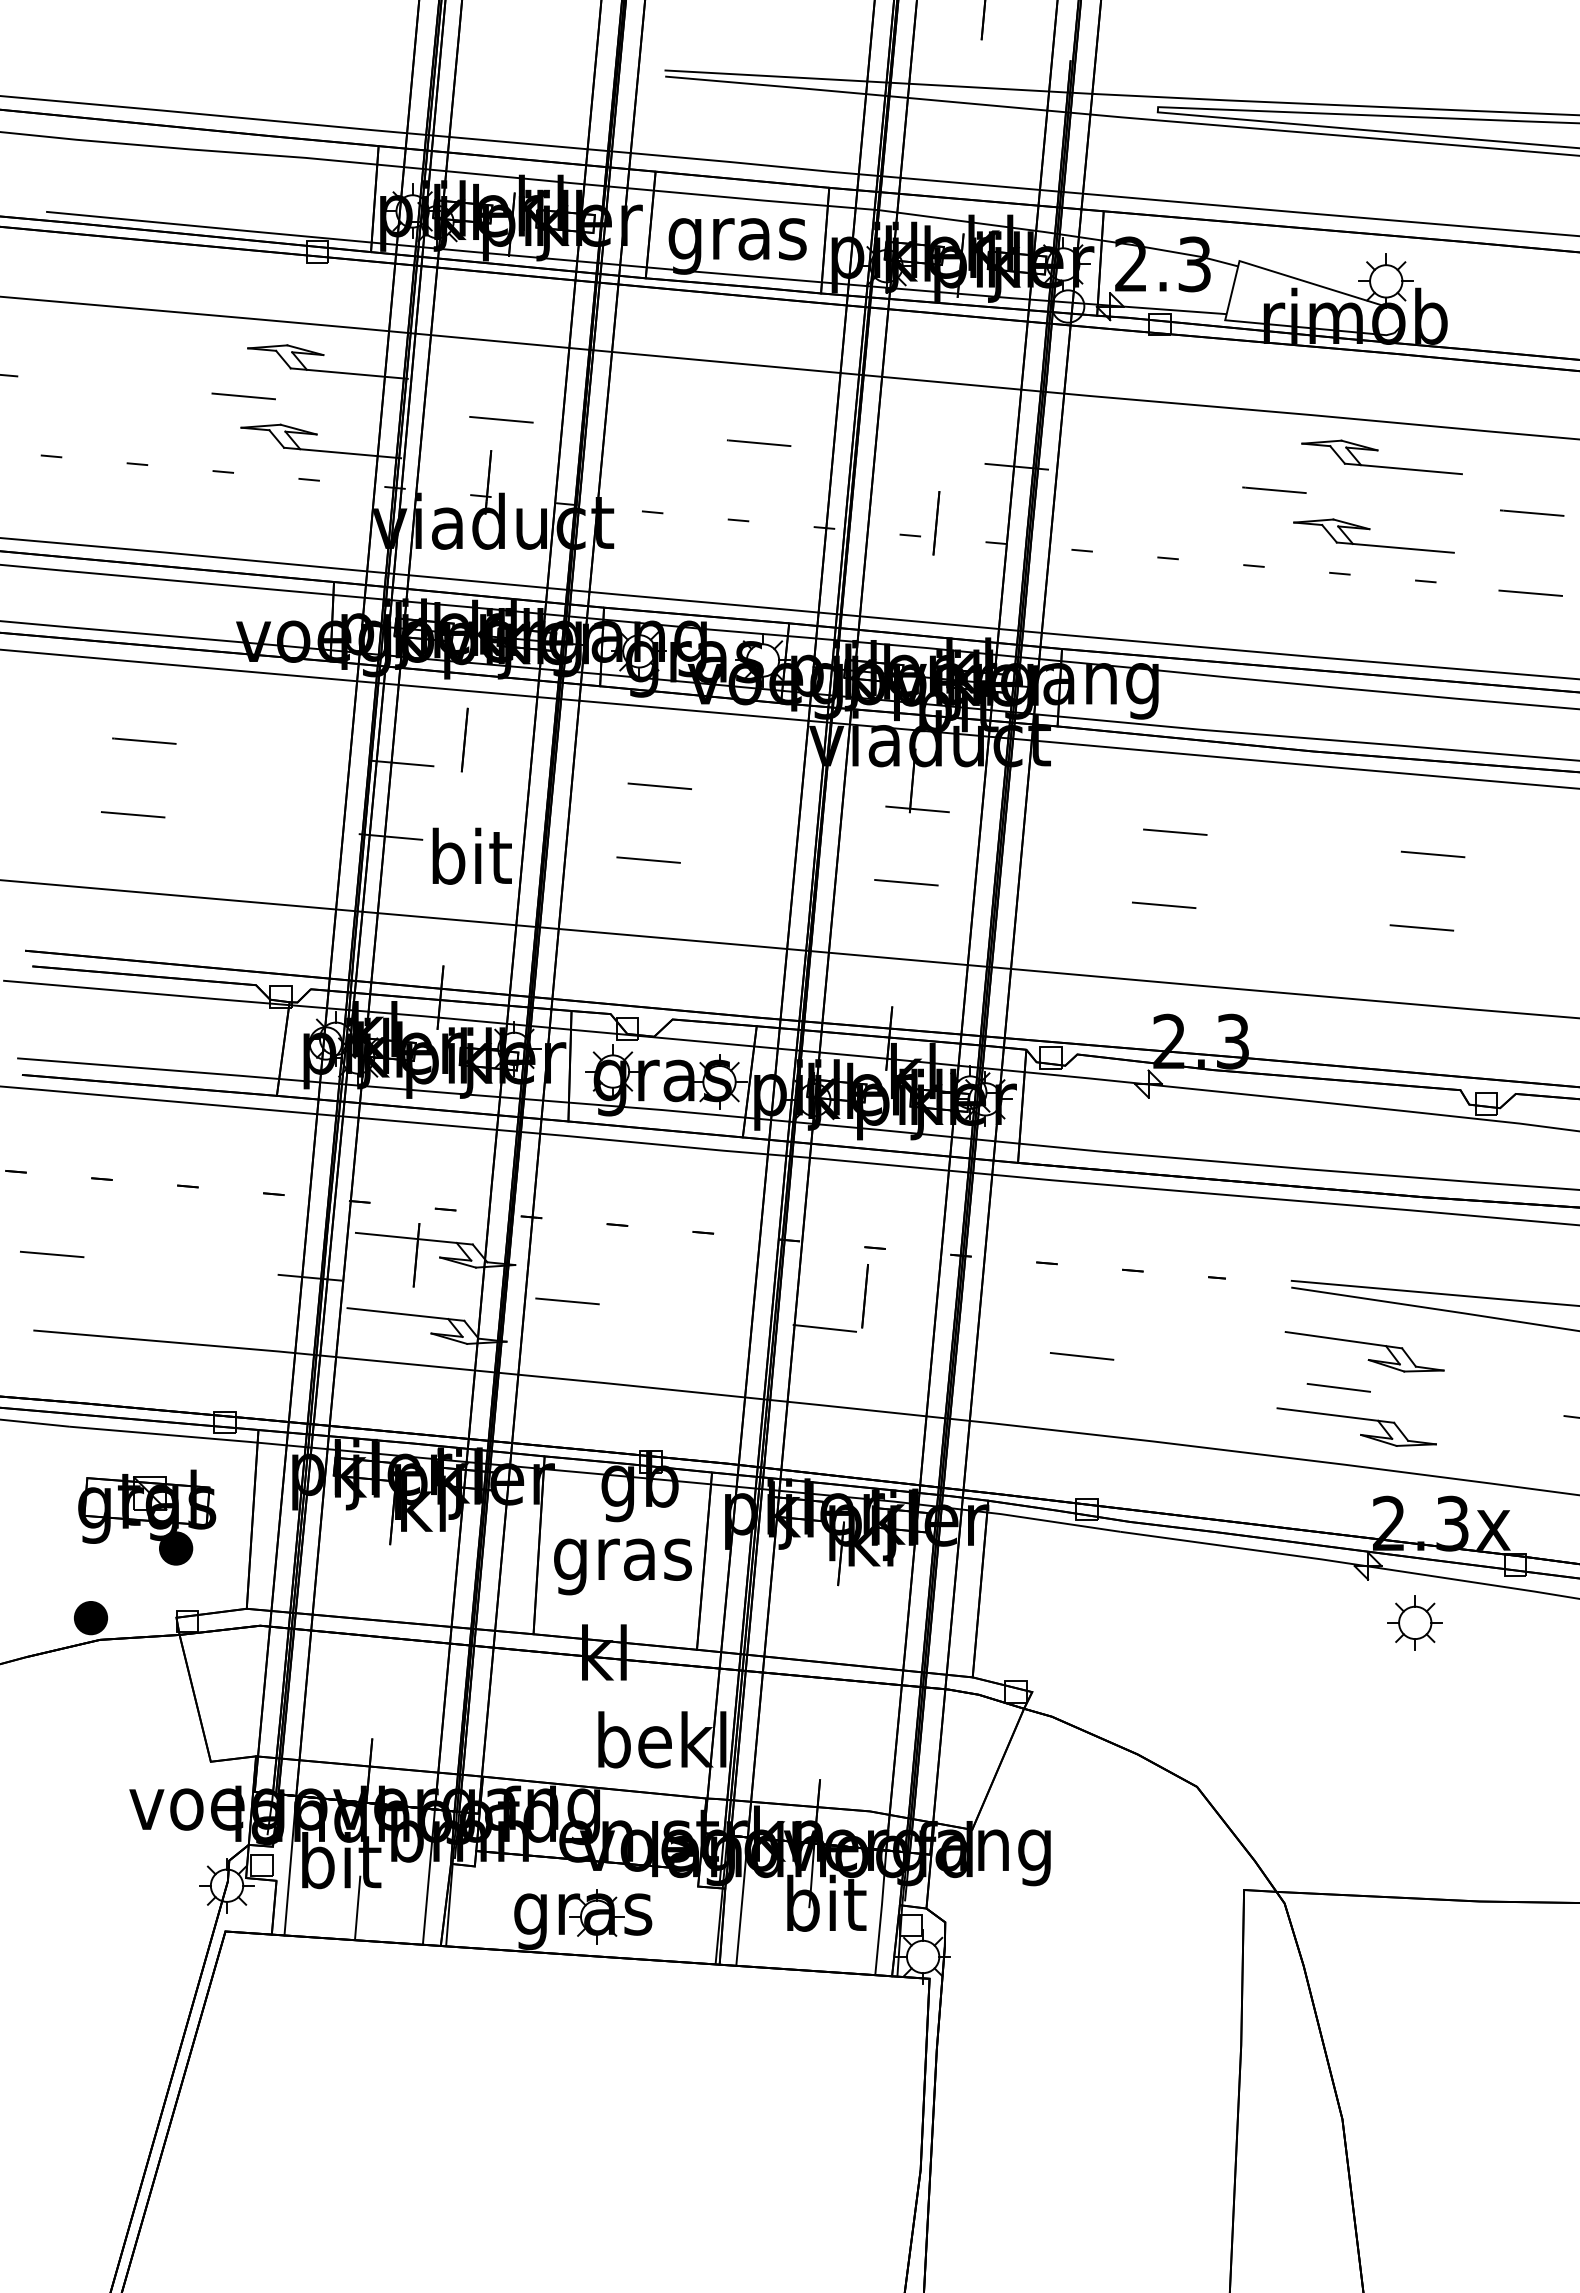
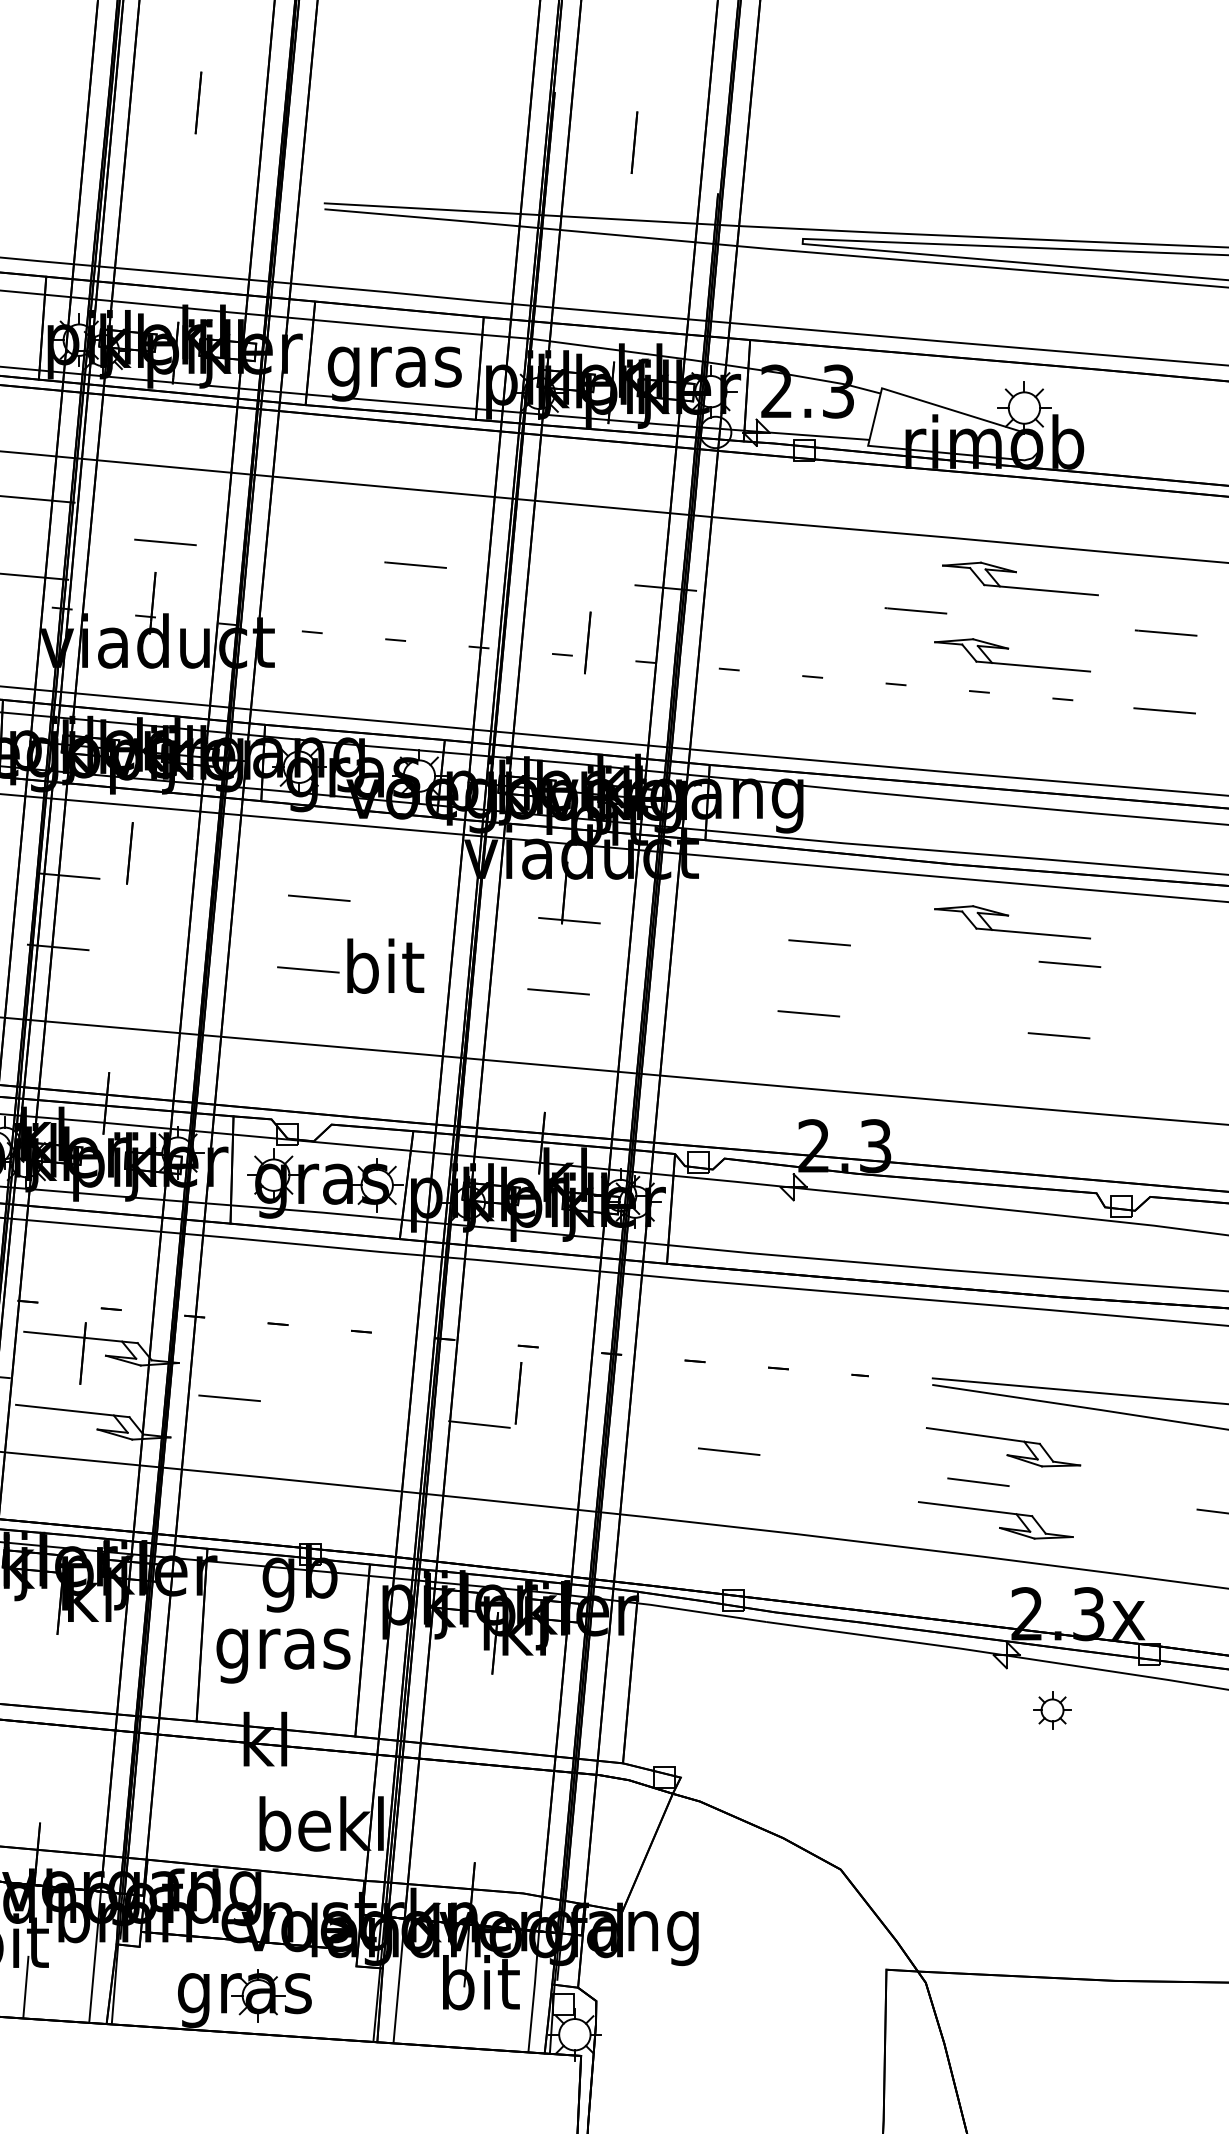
part: (1369, 805) -> (1008, 916), added
text: (471, 855) -> (384, 965), moved
part: (1414, 1622) -> (1051, 1710), size x0.7

